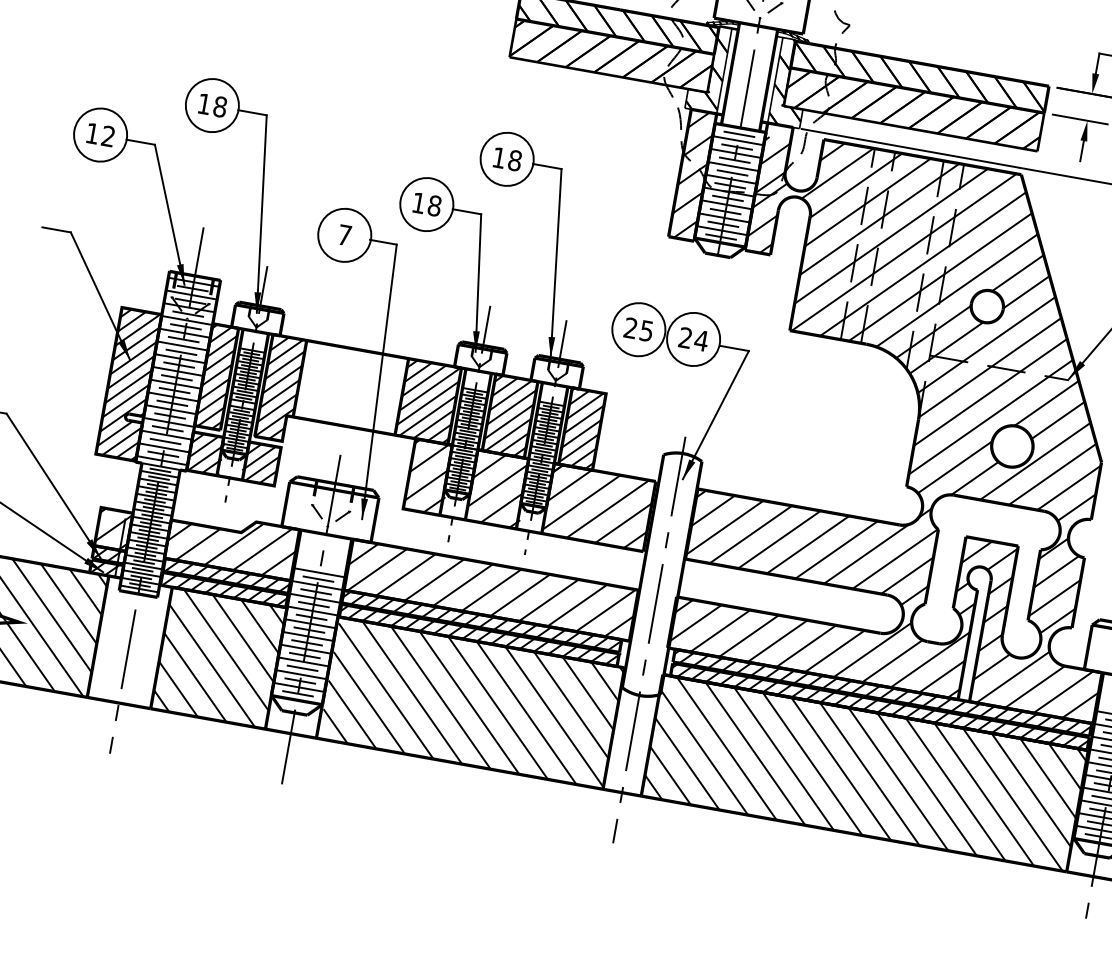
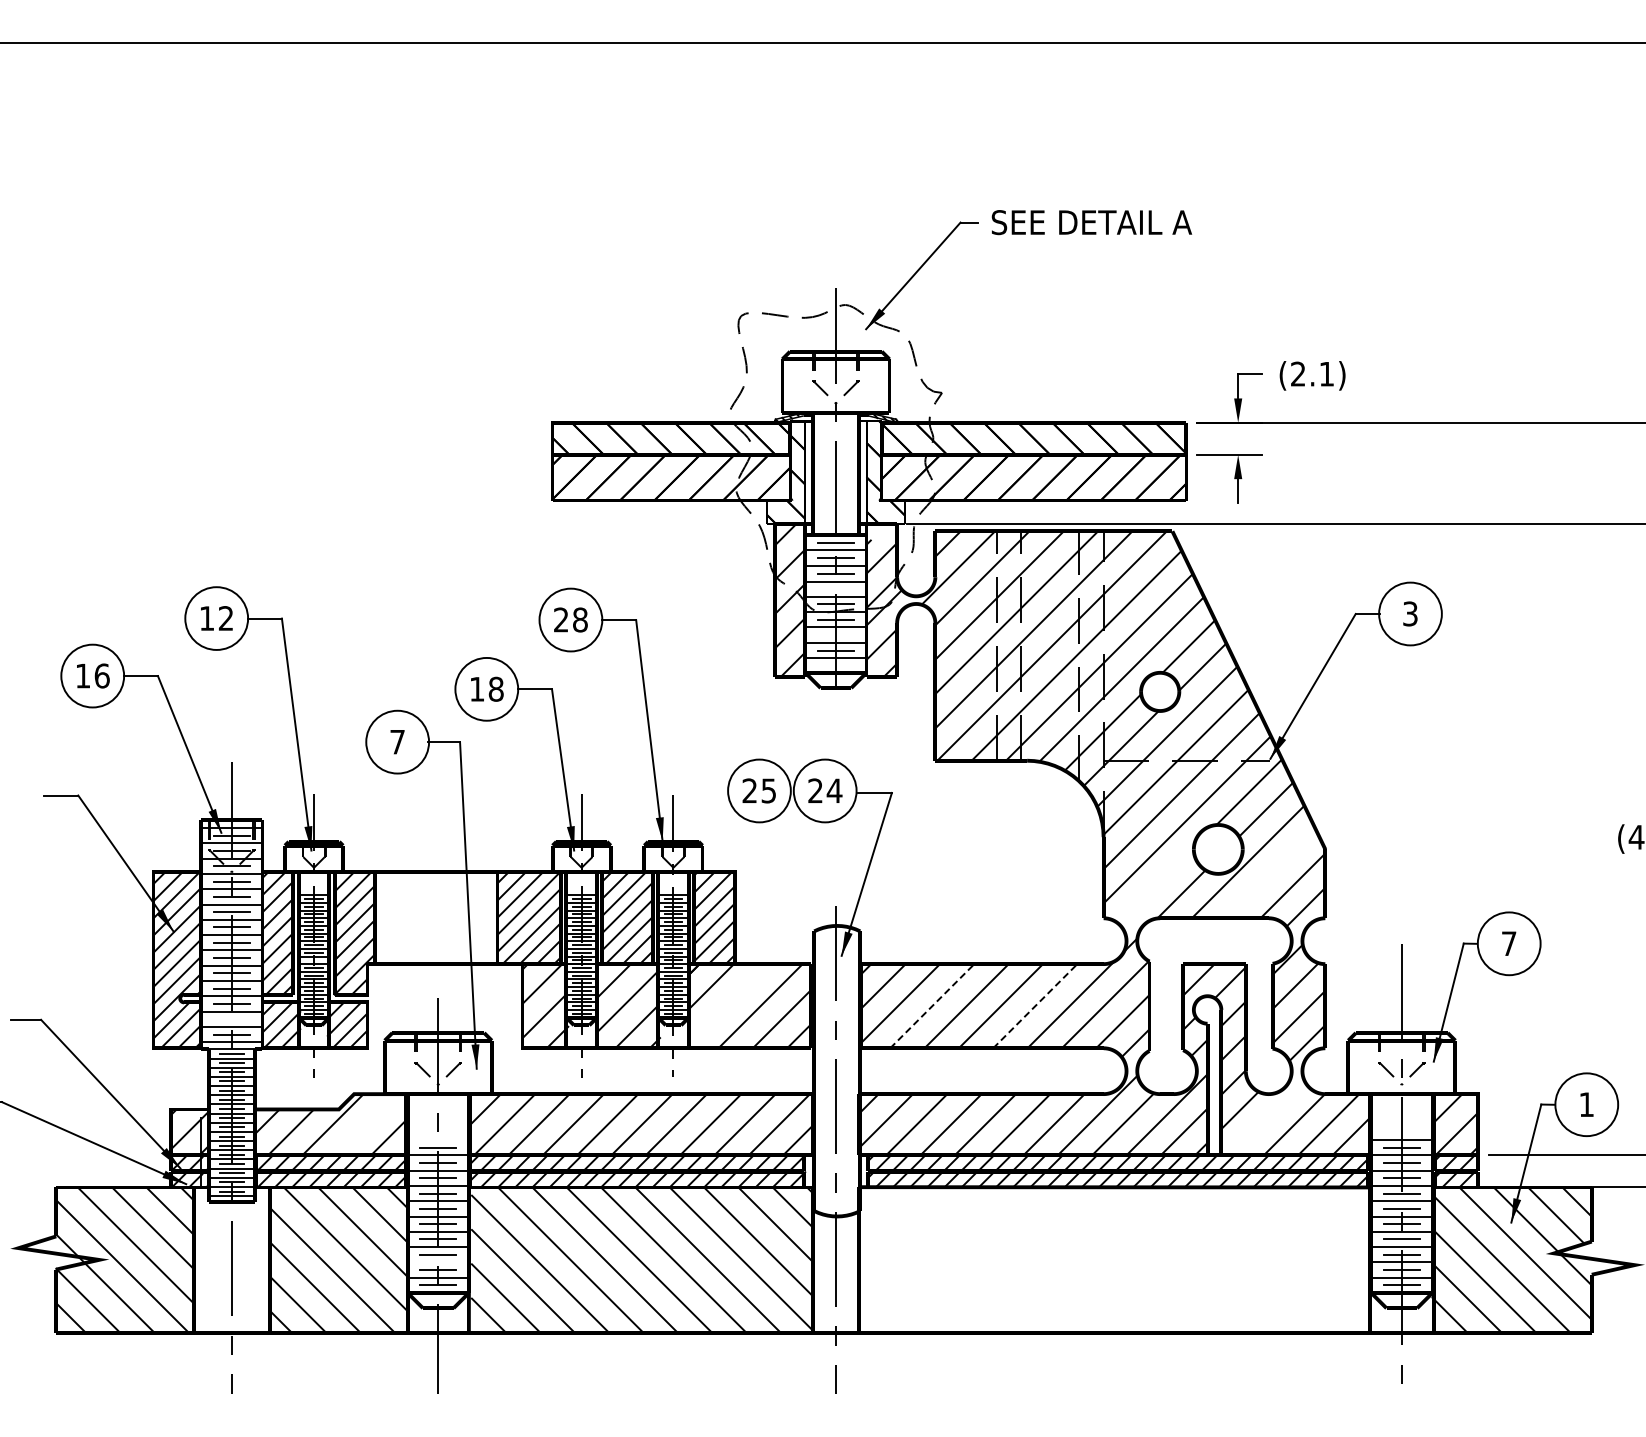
text: (219, 106) -> (225, 618), 18 -> 12
text: (107, 135) -> (101, 675), 12 -> 16
text: (499, 157) -> (561, 619), 18 -> 28
line: (732, 173) -> (835, 589), removed
line: (725, 211) -> (835, 635), removed
line: (720, 237) -> (835, 666), removed
line: (165, 441) -> (231, 1019), removed
line: (954, 467) -> (1155, 885), removed
line: (1052, 474) -> (1270, 873), removed
line: (582, 501) -> (729, 1002), removed
line: (751, 534) -> (932, 1005), solid -> dashed
line: (262, 549) -> (366, 1124), removed
line: (836, 549) -> (1035, 1005), solid -> dashed
line: (318, 573) -> (437, 1140), removed
line: (300, 674) -> (437, 1262), removed
line: (1012, 676) -> (1266, 1117), removed
hatch: (864, 773) -> (1113, 1260), removed

